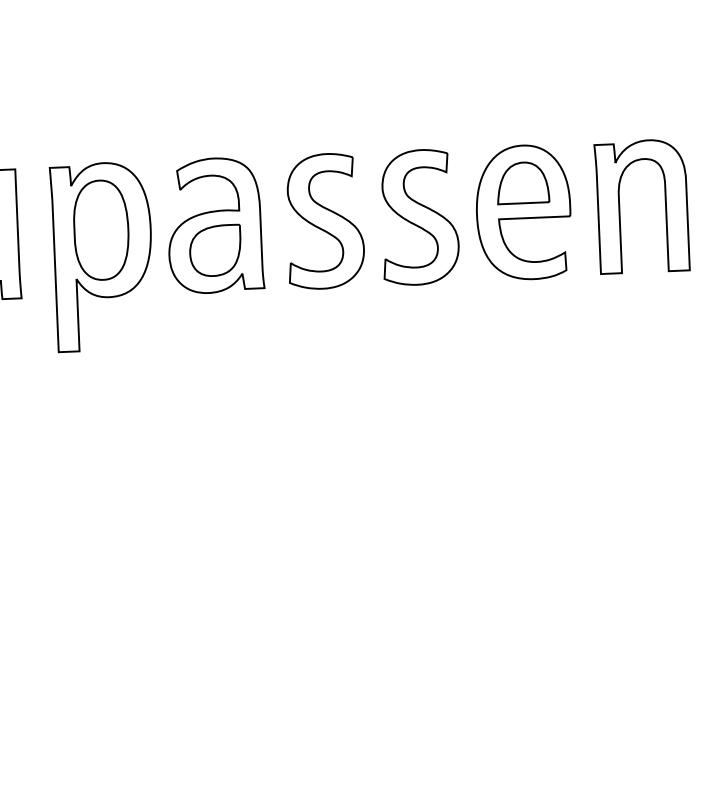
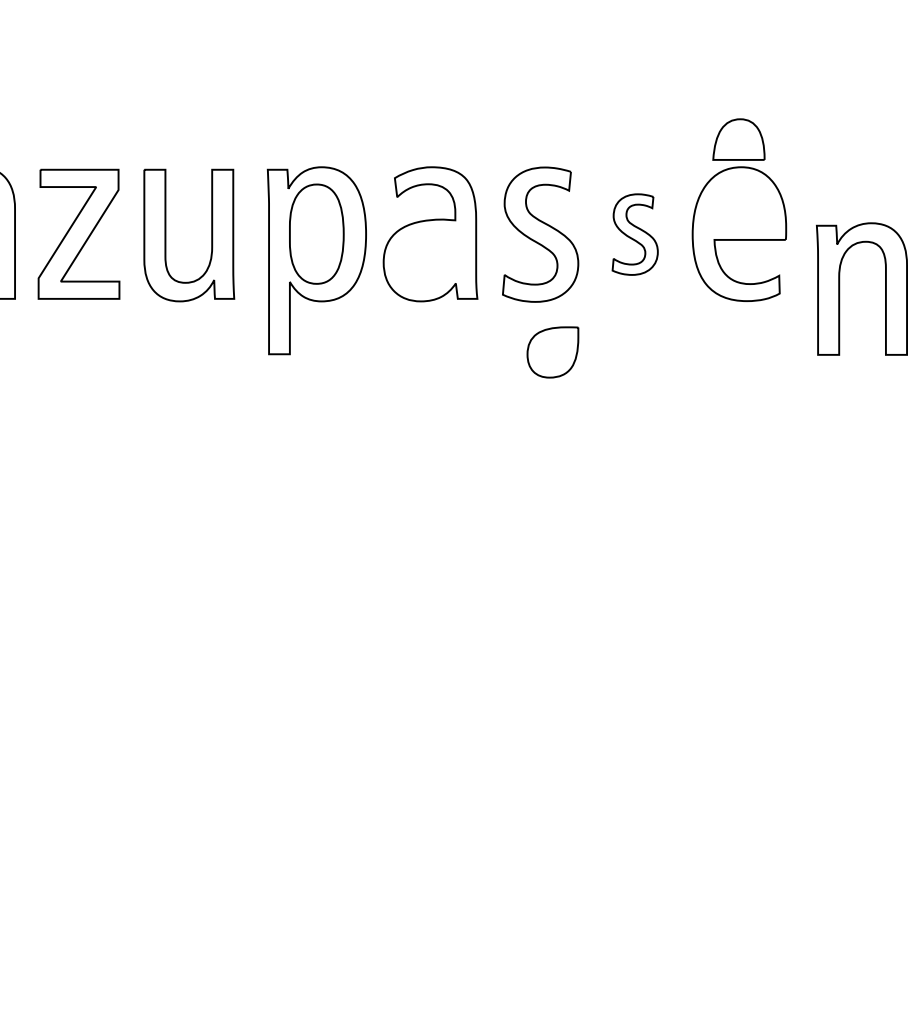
part: (522, 182) -> (738, 139), moved
part: (620, 206) -> (840, 288), moved
part: (418, 217) -> (634, 234), size x0.6
part: (215, 250) -> (552, 352), moved

